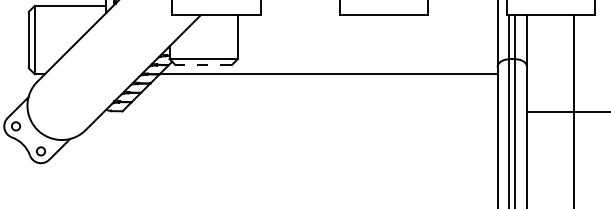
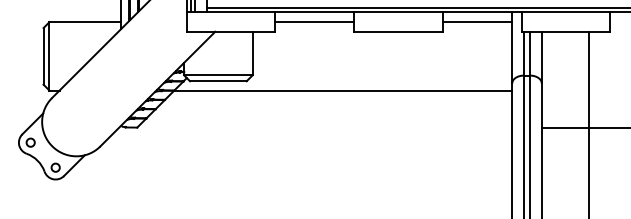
line: (299, 6) -> (314, 22), added
line: (462, 6) -> (477, 22), added
line: (202, 65) -> (217, 81), dashed -> solid

